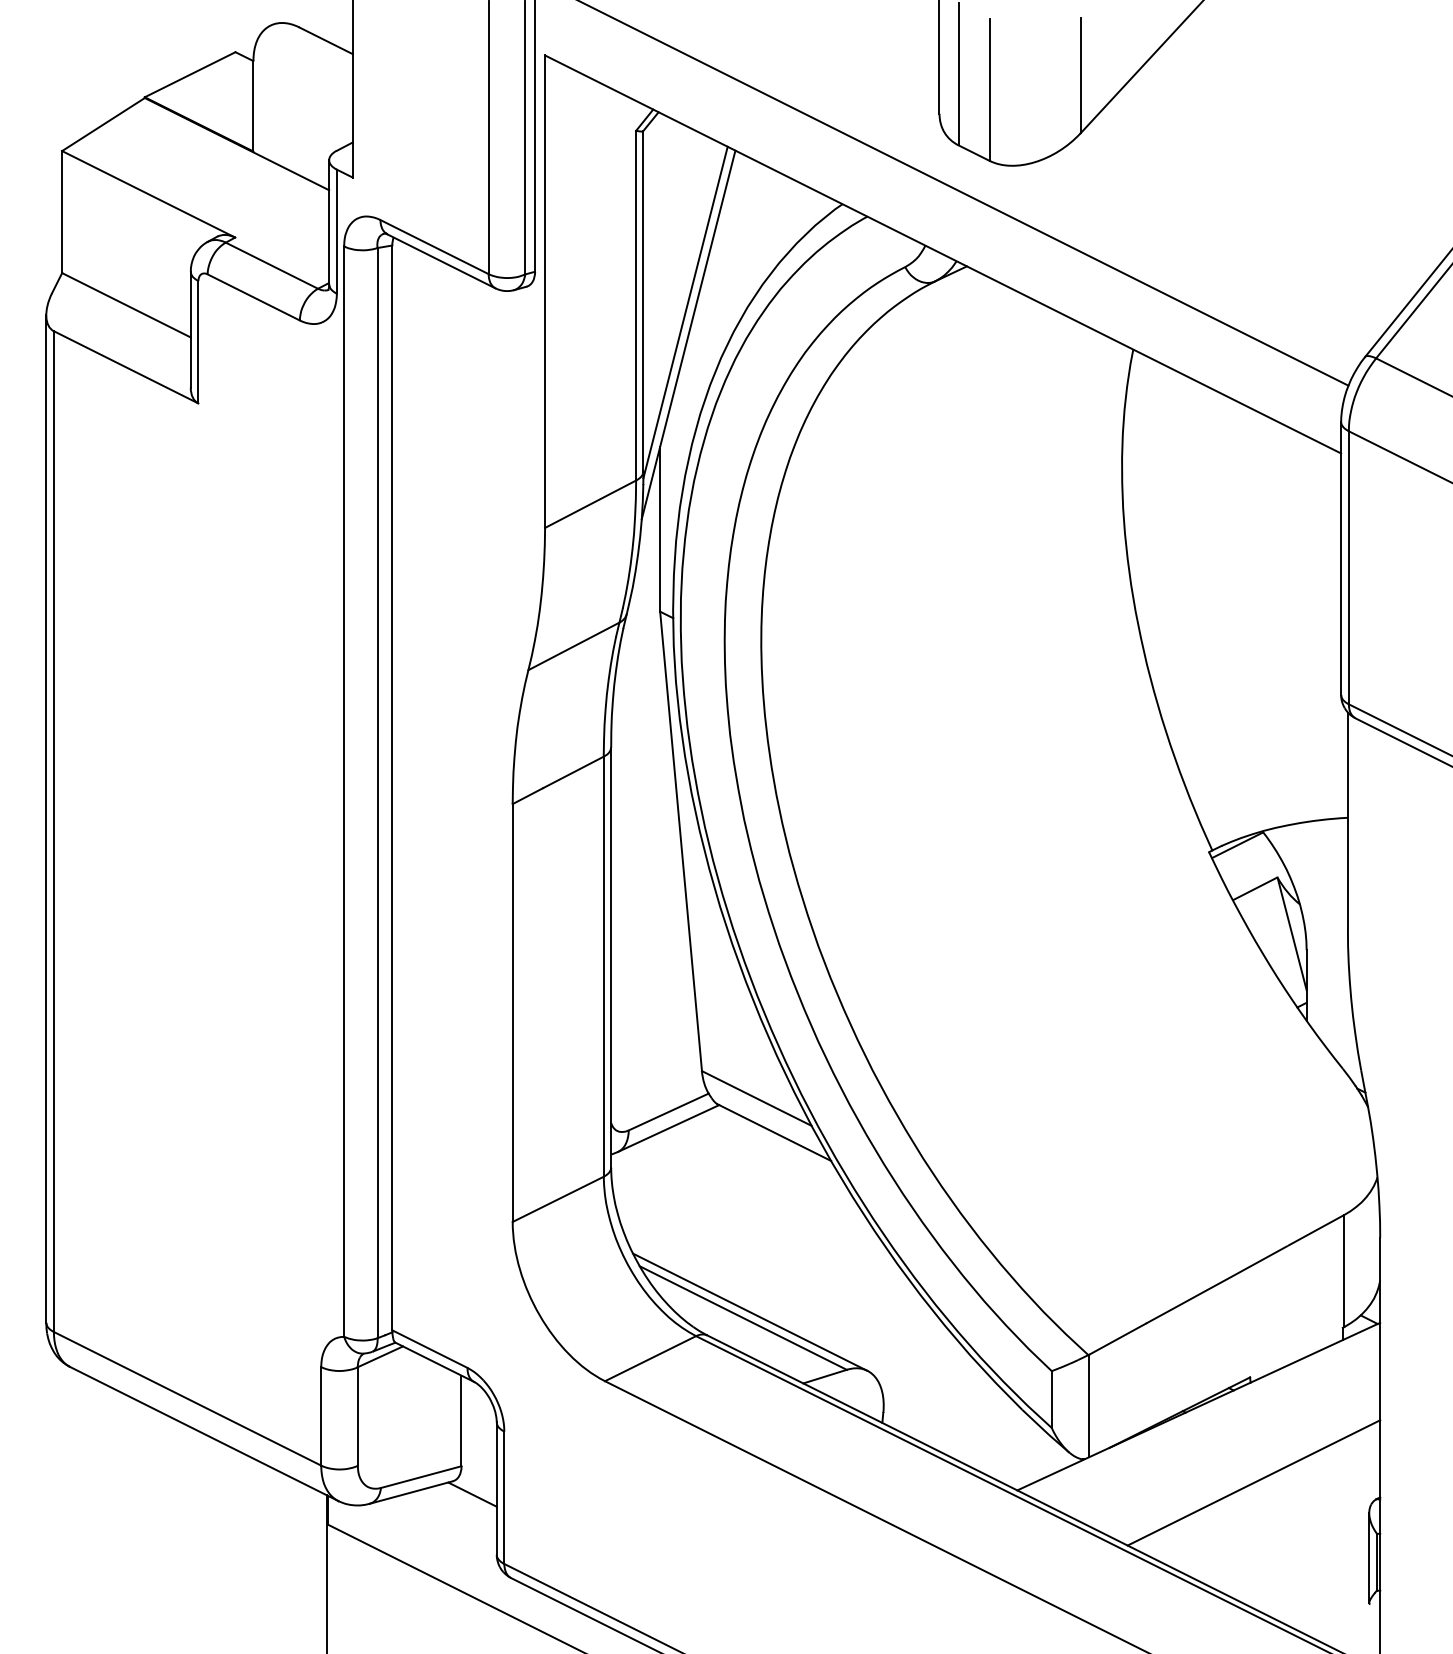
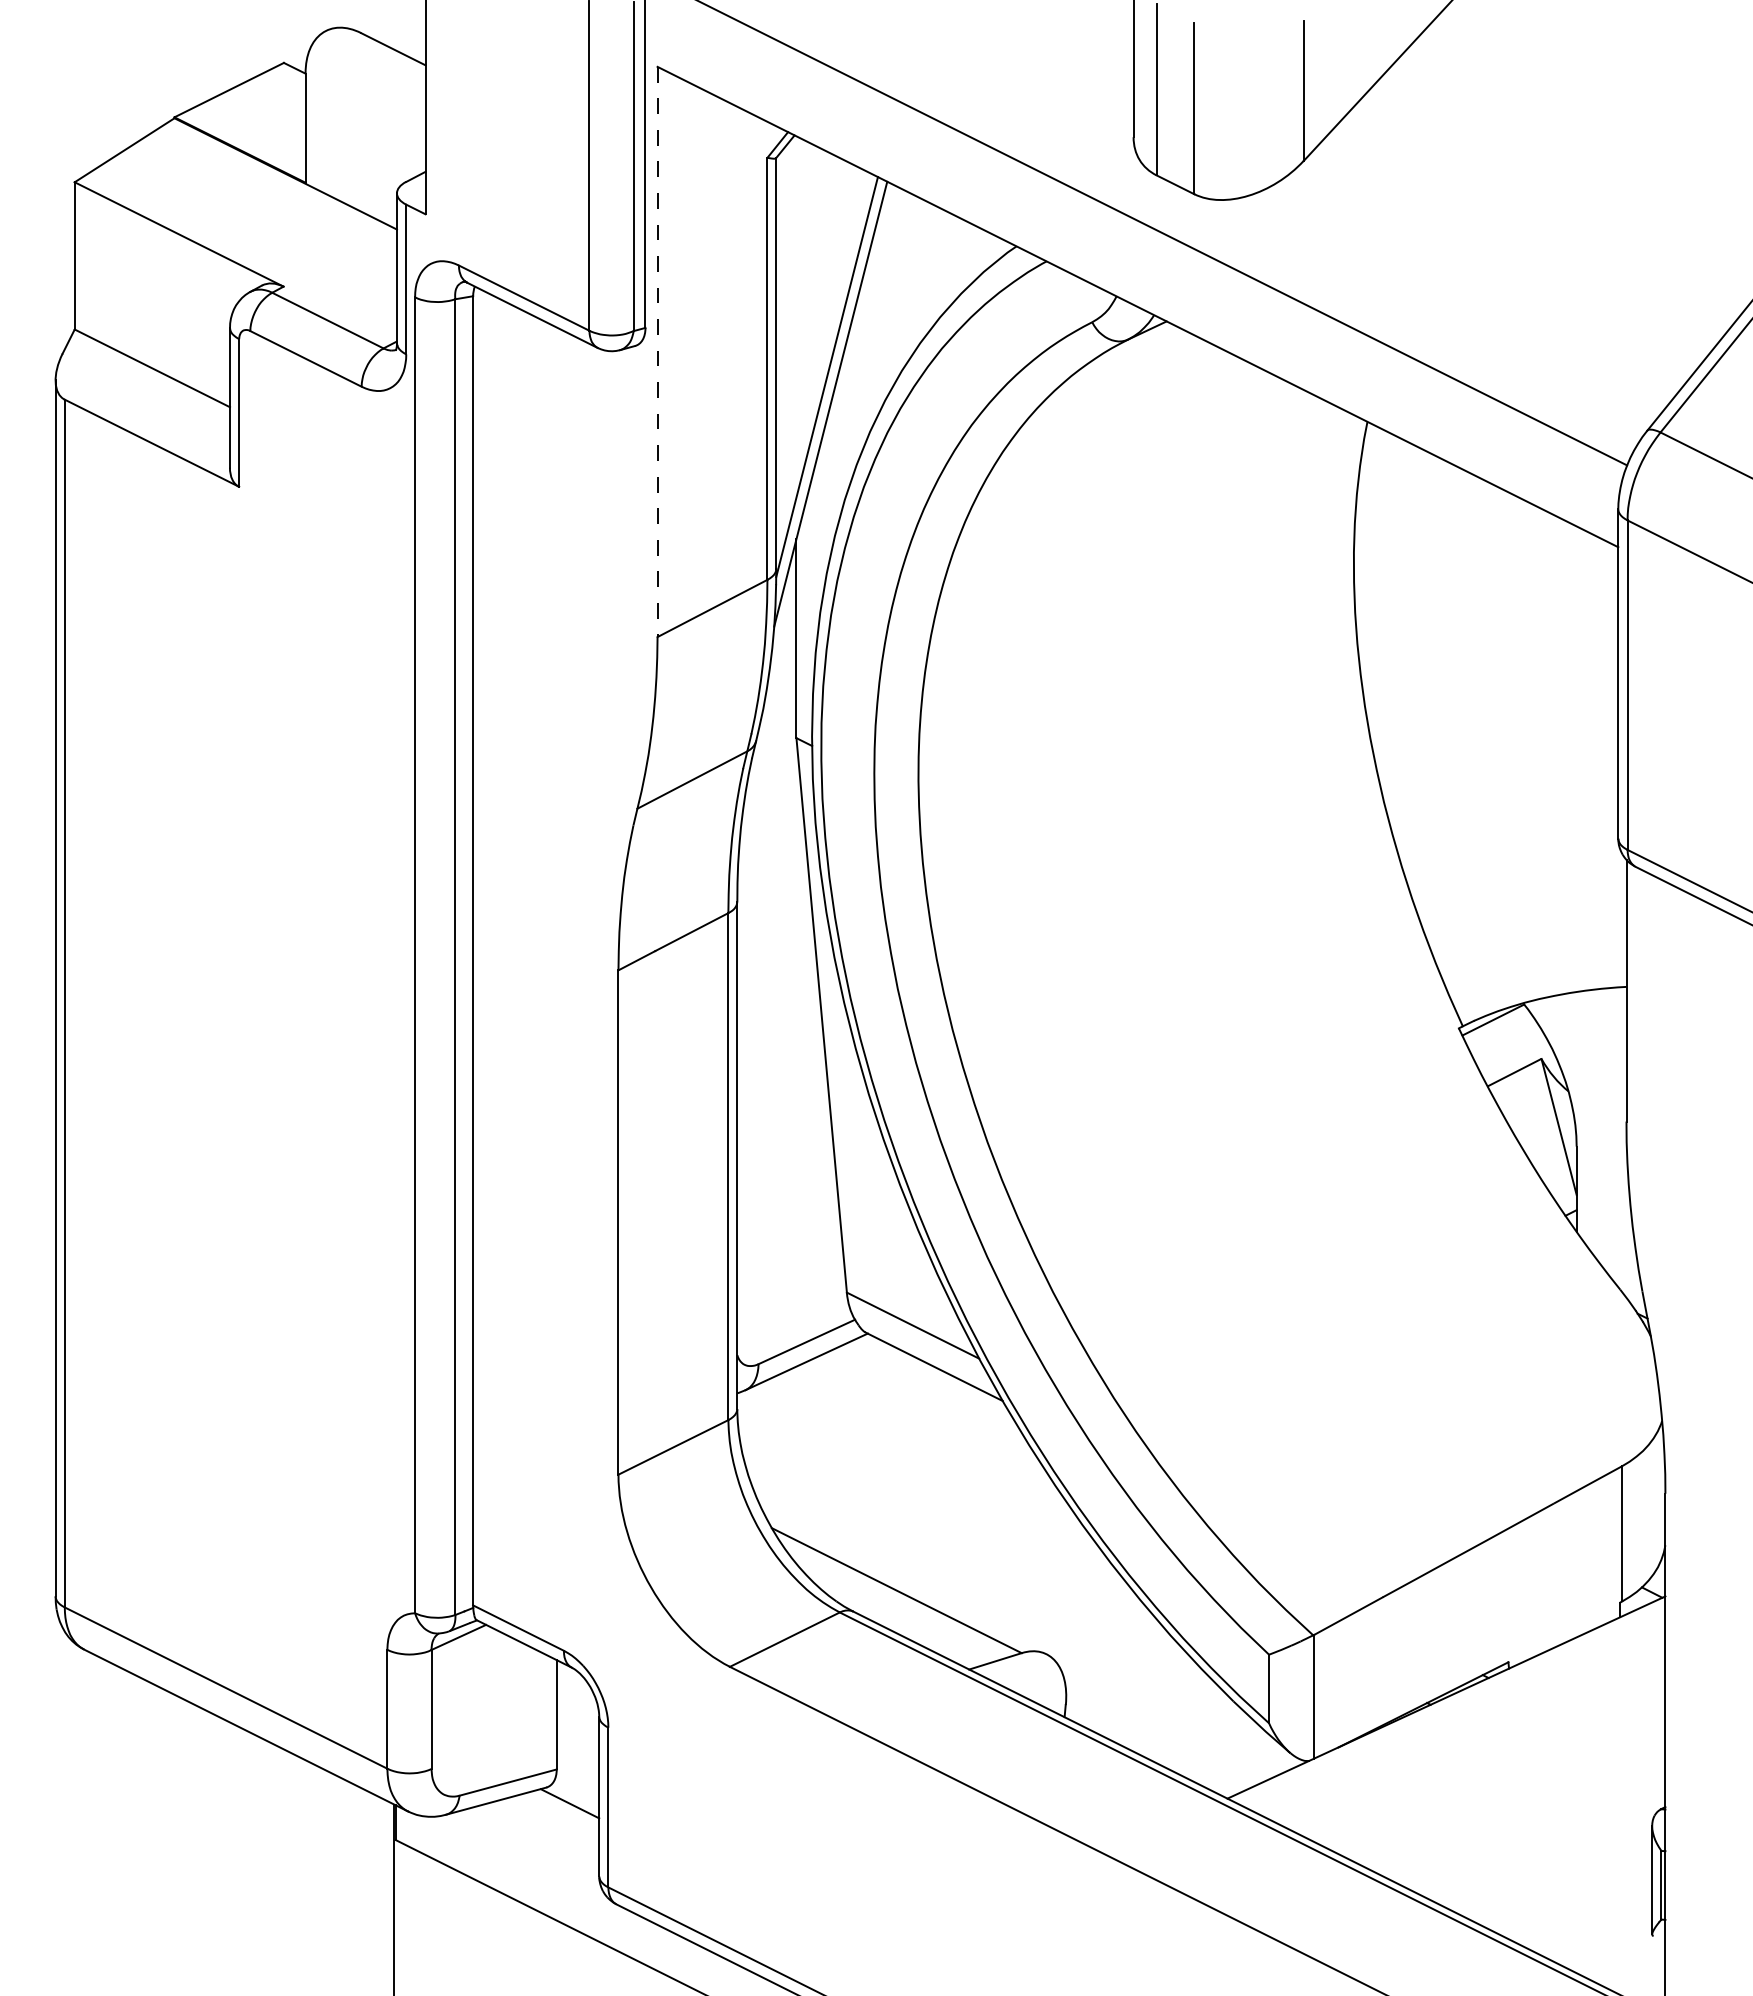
line: (545, 292) -> (657, 352), solid -> dashed
line: (749, 1312) -> (904, 1583), removed
line: (1253, 1482) -> (1512, 1789), removed

